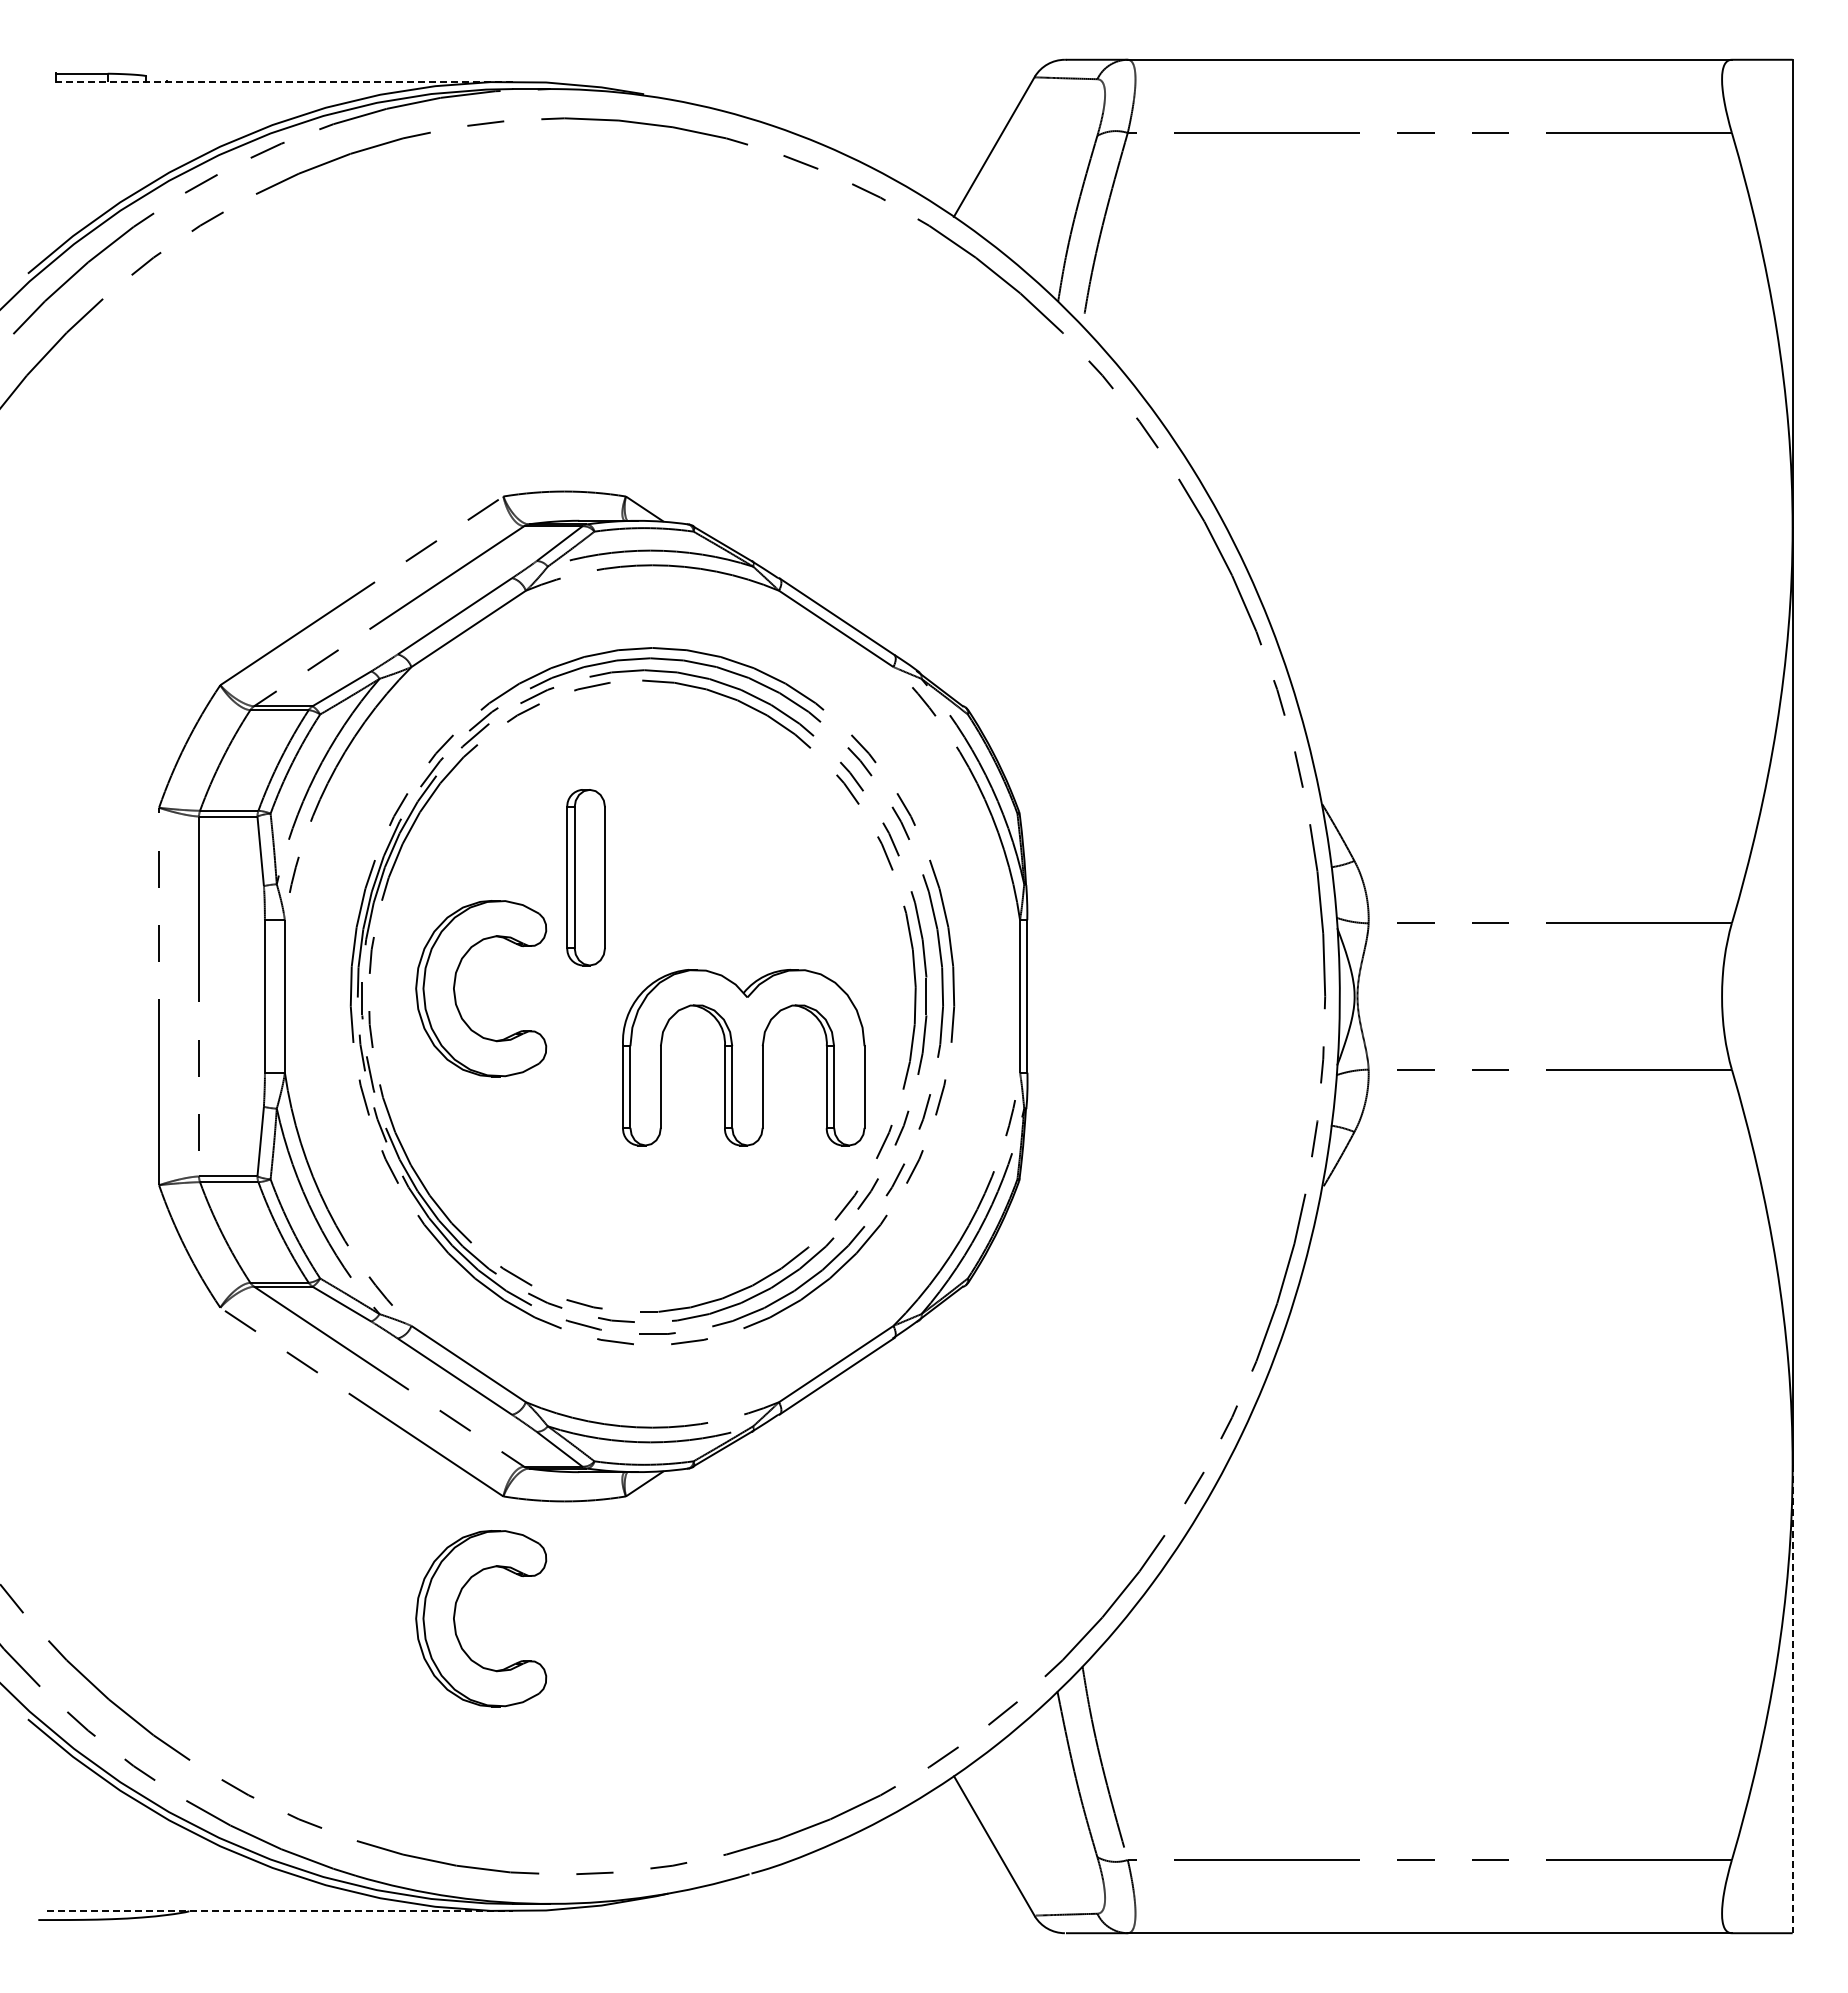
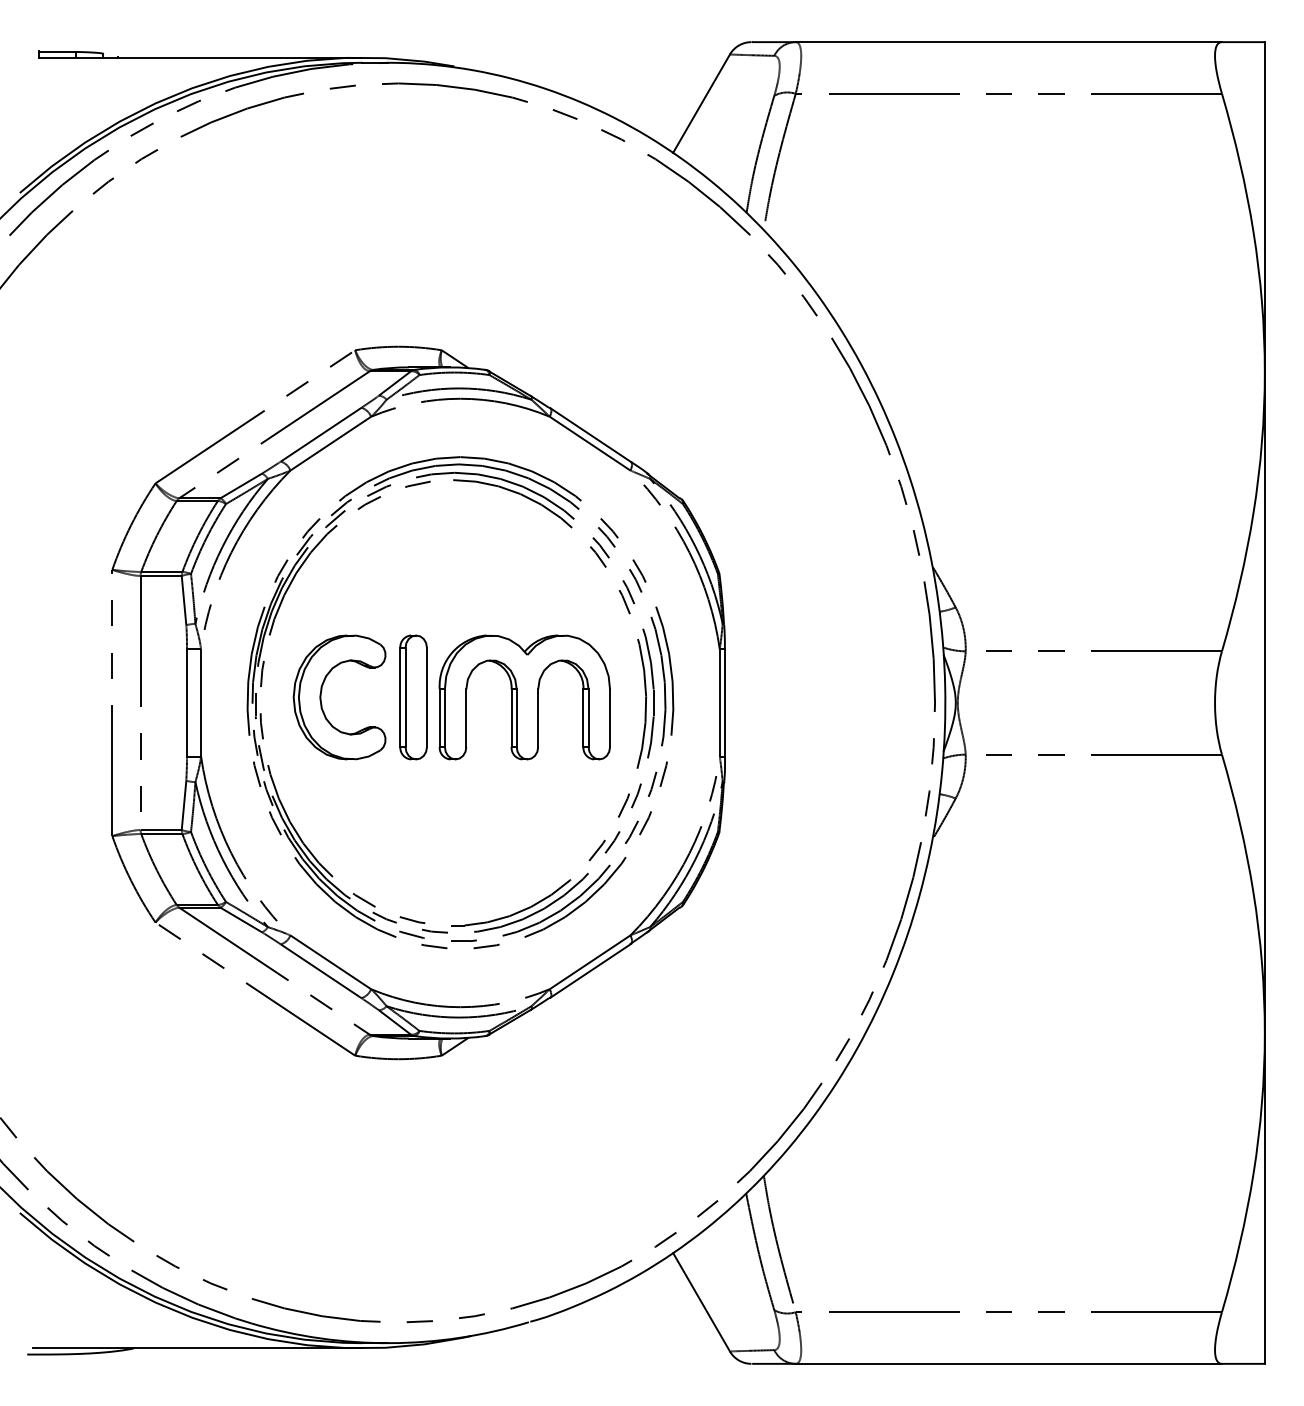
line: (284, 81) -> (200, 57), dashed -> solid
part: (585, 877) -> (413, 697), moved
part: (743, 1057) -> (524, 697), moved
part: (455, 1616) -> (321, 1140), removed
line: (1792, 1699) -> (1264, 1198), dashed -> solid
line: (280, 1911) -> (198, 1348), dashed -> solid

